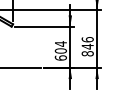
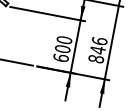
text: (60, 43) -> (64, 39), 604 -> 600

